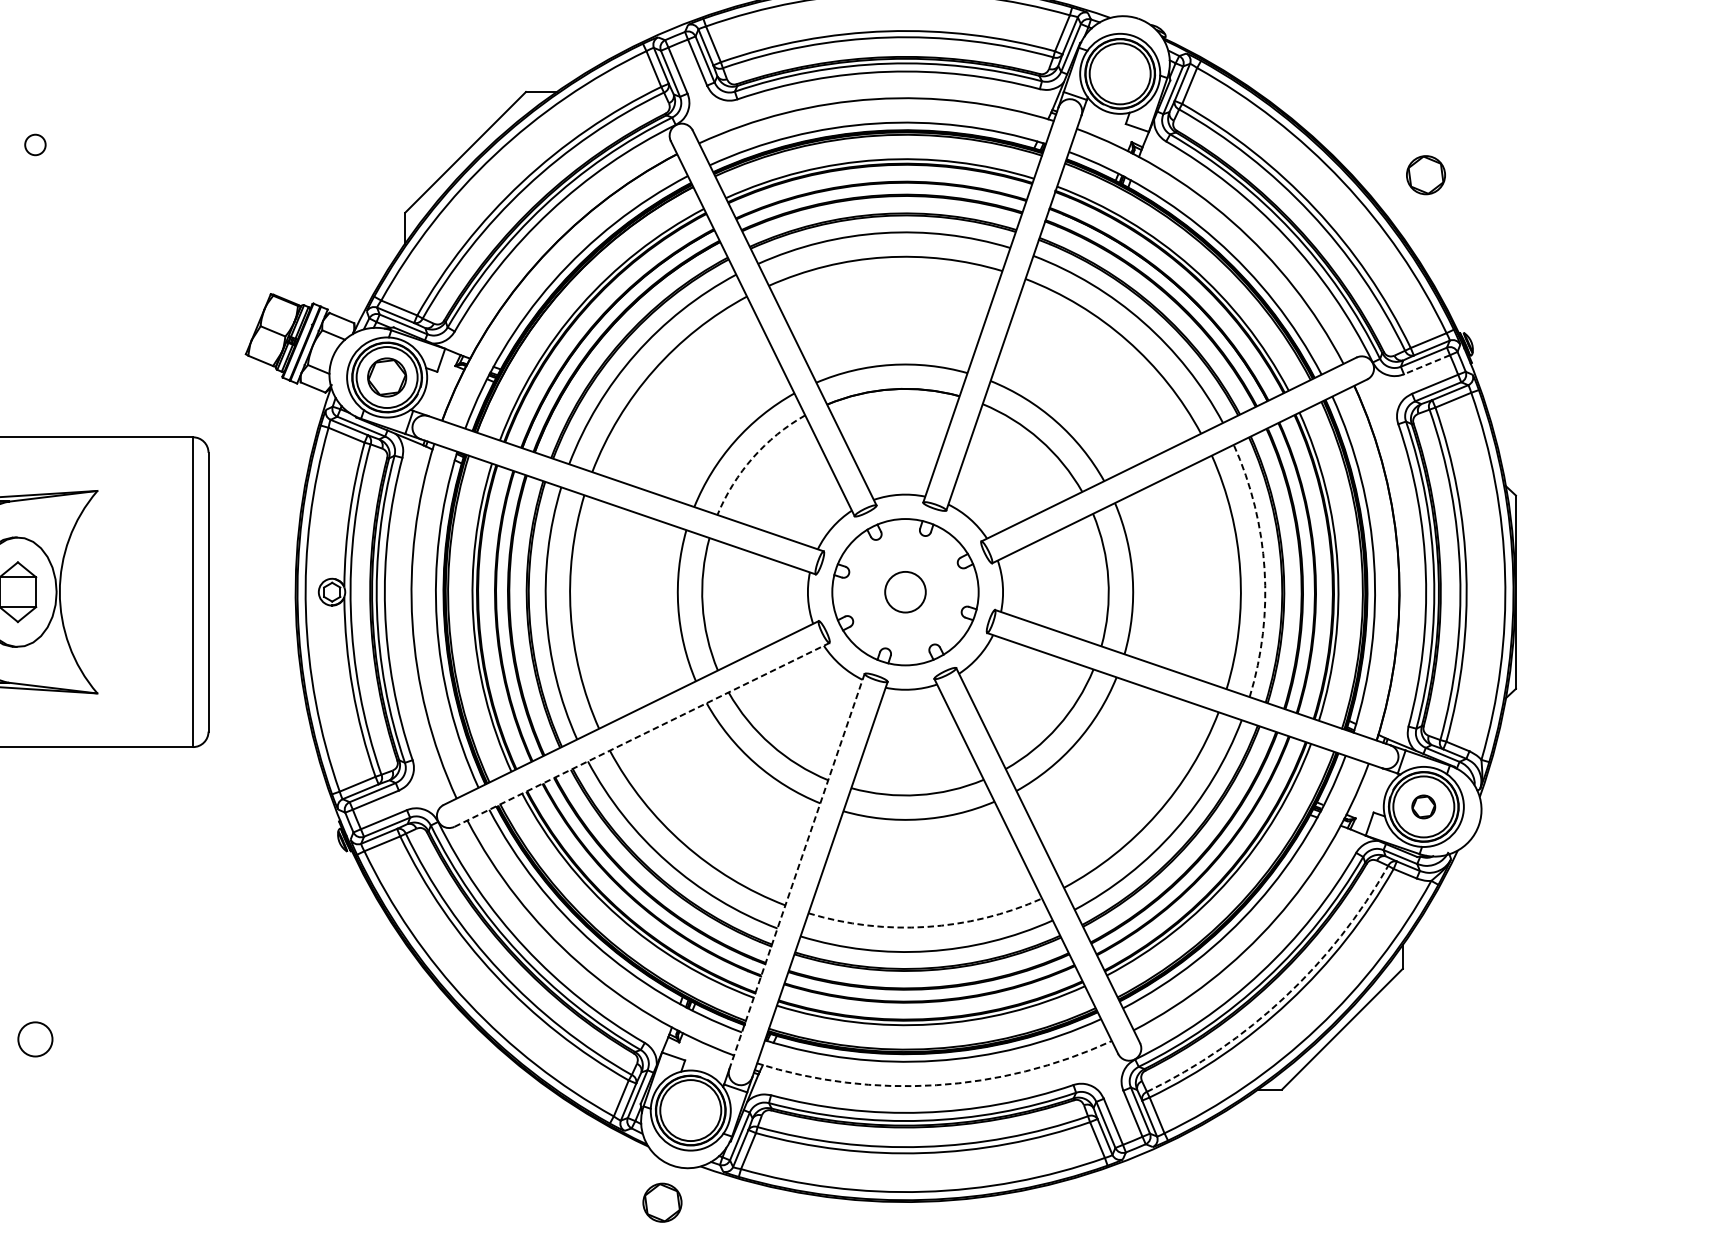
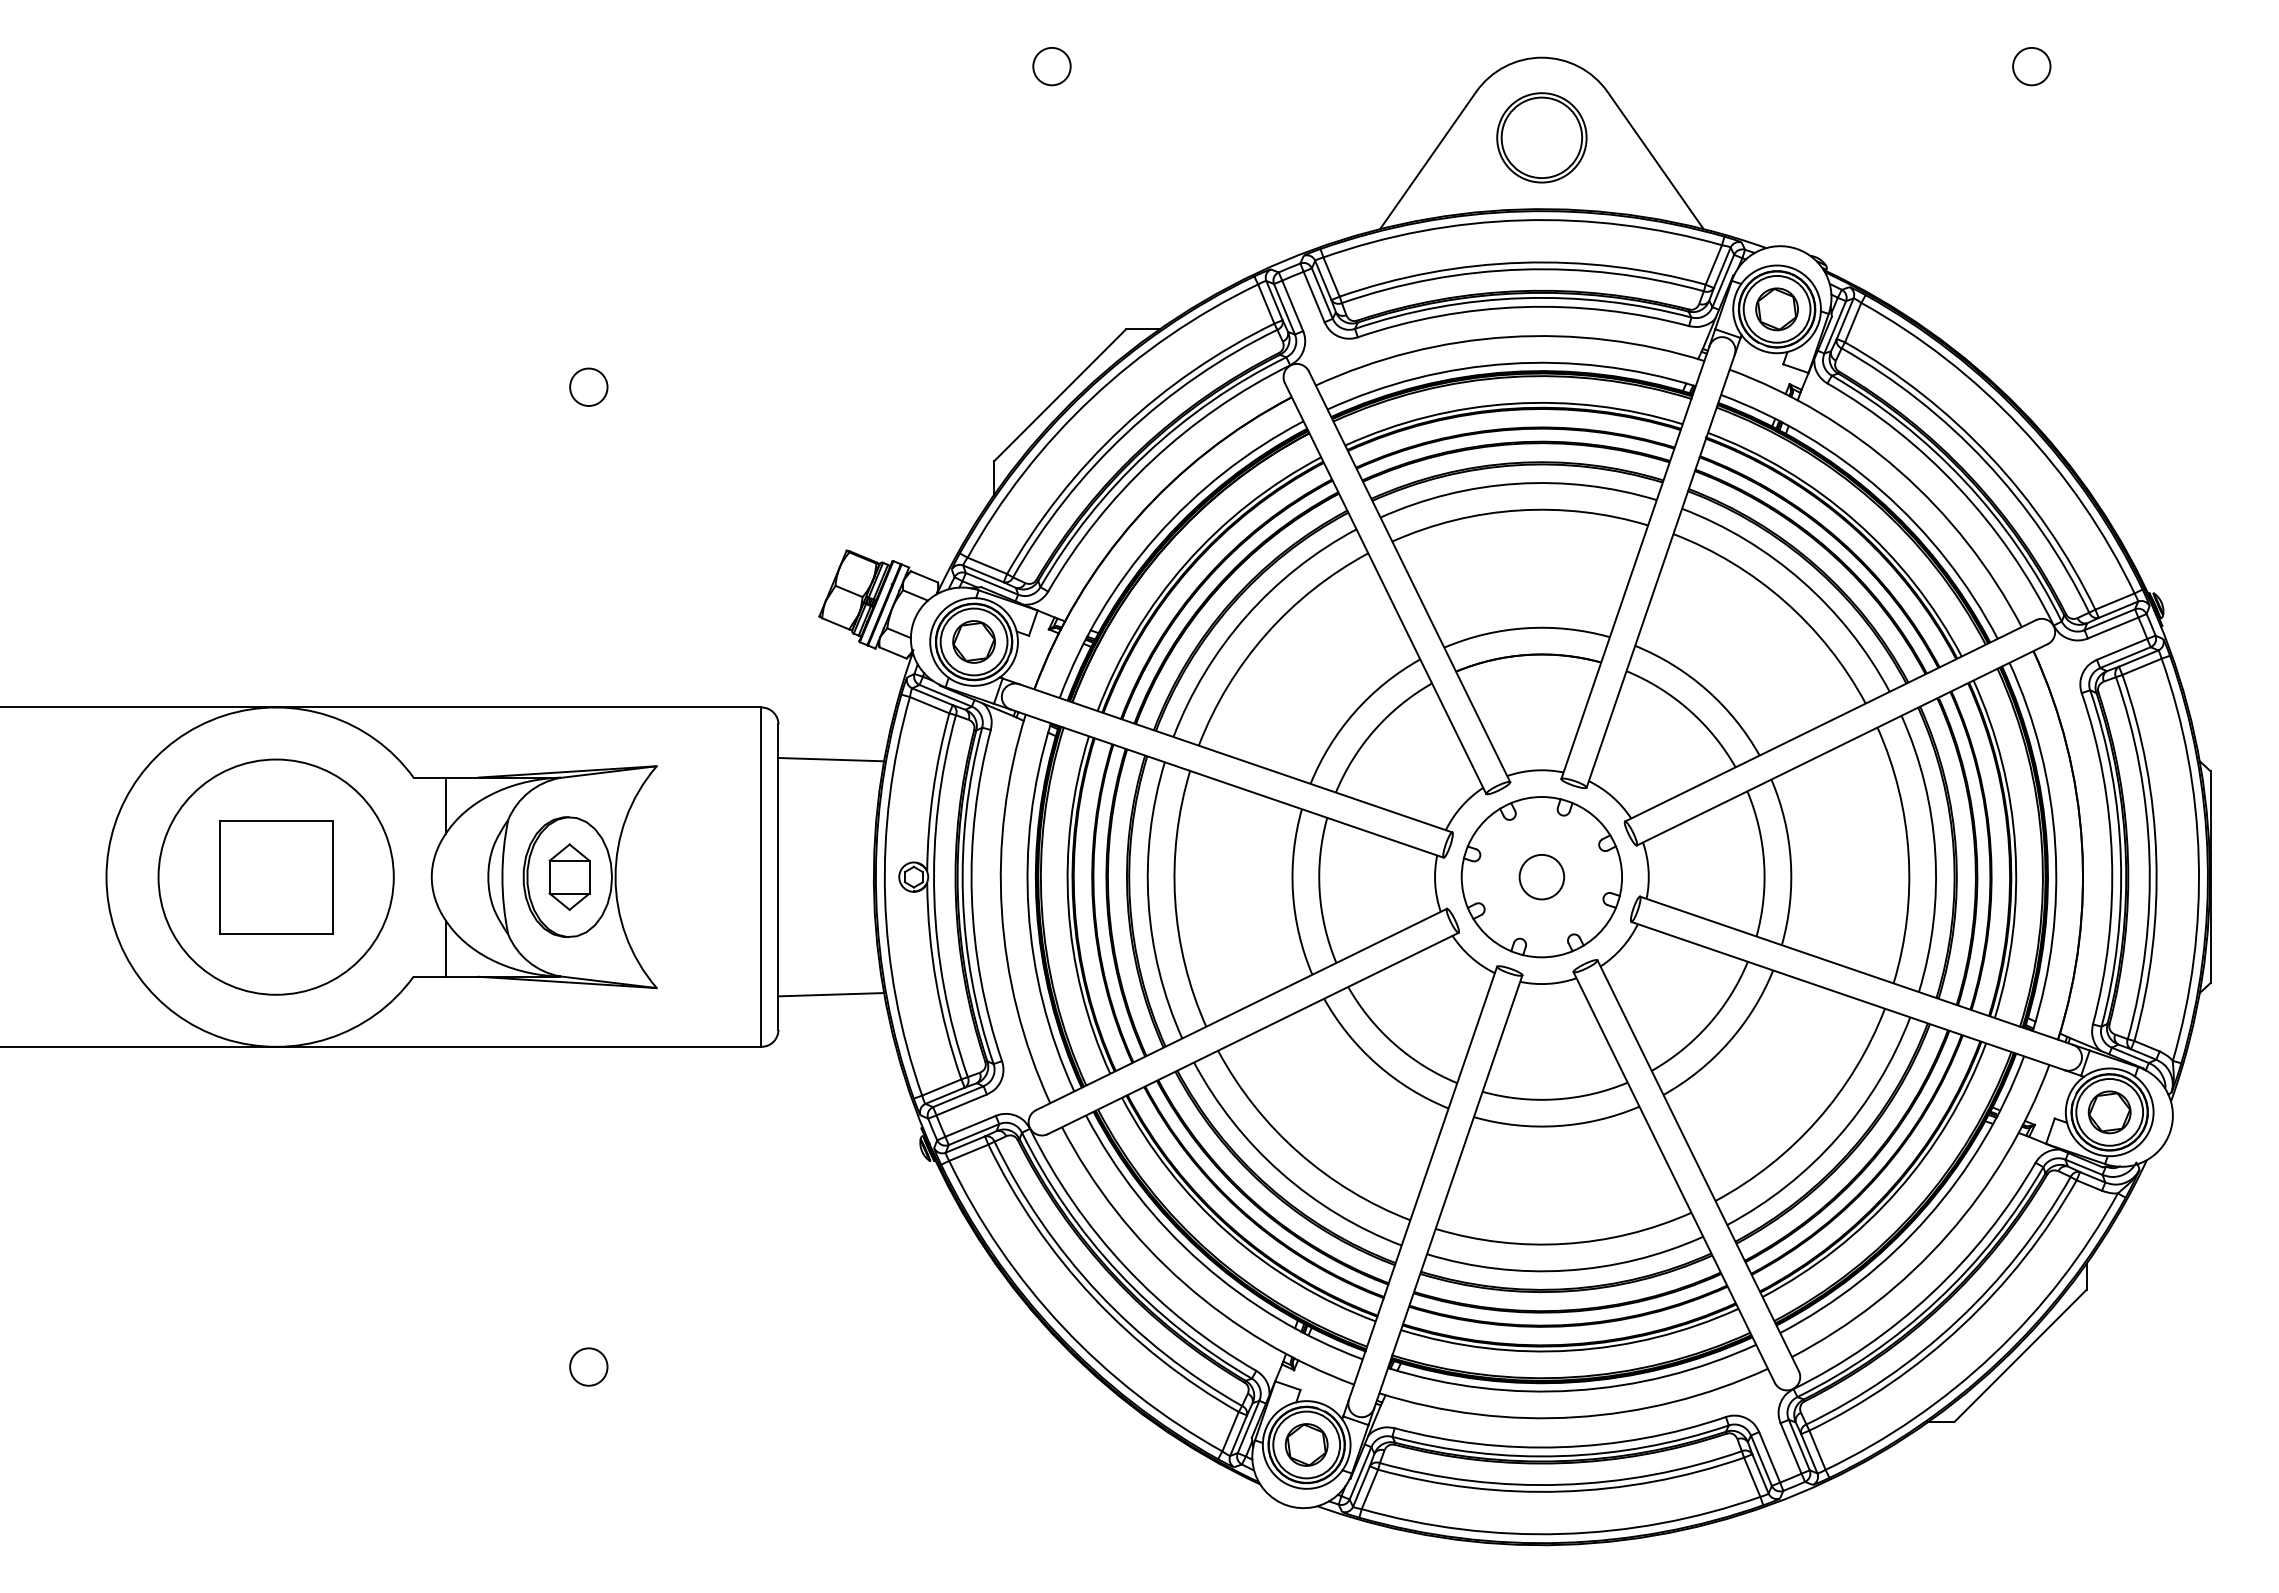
circle: (35, 144) -> (588, 386), size x1.67
part: (1425, 175) -> (1776, 309), moved
line: (1426, 365) -> (2112, 628), dashed -> solid
arc: (752, 457) -> (1374, 729), dashed -> solid
line: (256, 484) -> (831, 759), added
arc: (1264, 569) -> (1935, 852), dashed -> solid
line: (256, 699) -> (831, 994), added
line: (642, 734) -> (1253, 1033), dashed -> solid
part: (1423, 807) -> (2109, 1112), size x1.67
line: (797, 871) -> (1423, 1183), dashed -> solid
arc: (927, 926) -> (1565, 1243), dashed -> solid
arc: (1284, 996) -> (1957, 1320), dashed -> solid
arc: (936, 1085) -> (1575, 1417), dashed -> solid
part: (662, 1202) -> (1306, 1444), moved

